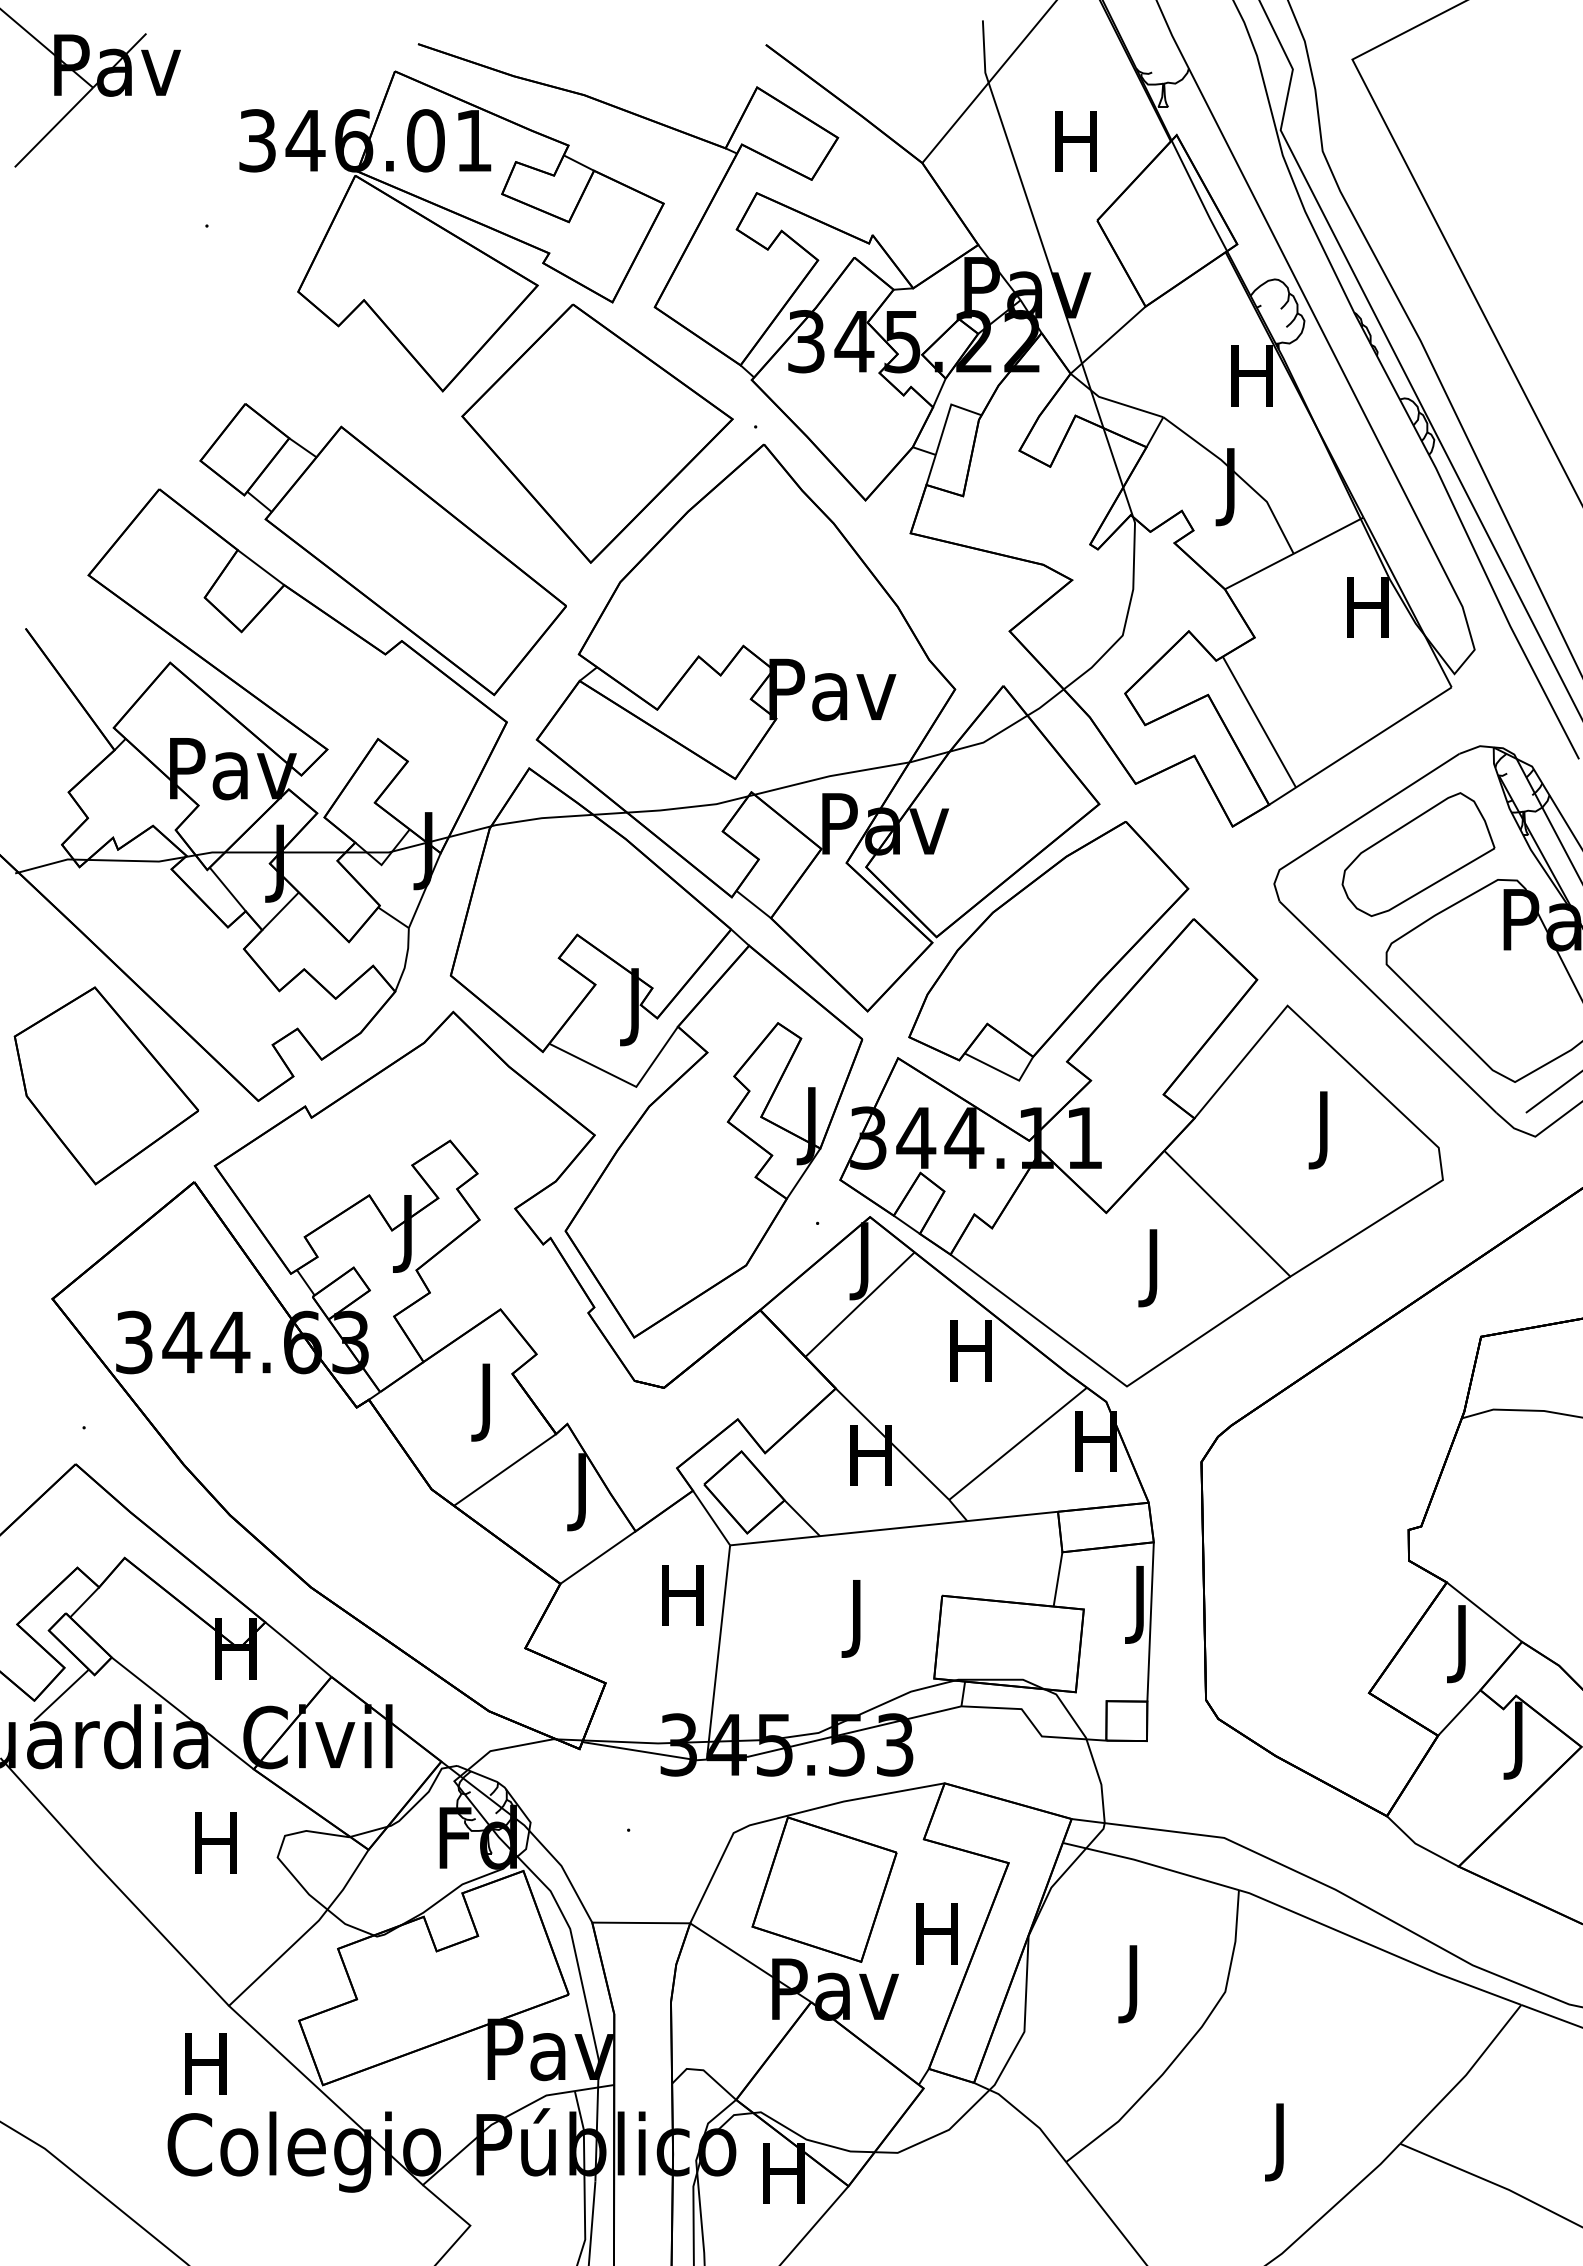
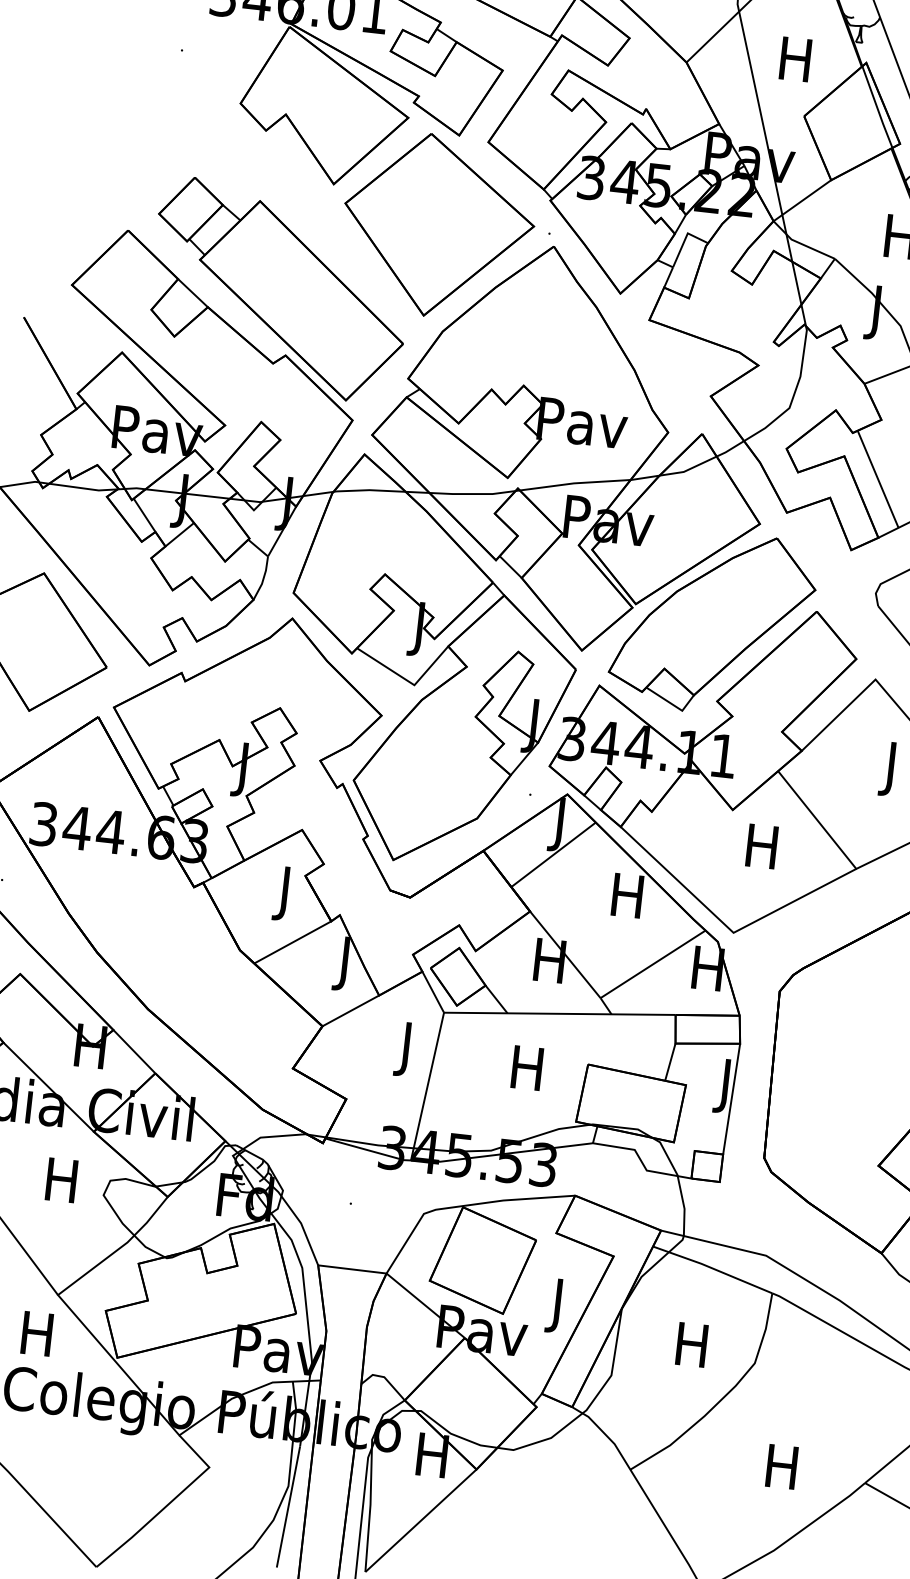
text: (1152, 1268) -> (760, 852), J -> H
text: (682, 1603) -> (406, 1049), H -> J
text: (856, 1618) -> (526, 1073), J -> H
text: (936, 1942) -> (557, 1306), H -> J
text: (1132, 1984) -> (690, 1350), J -> H
text: (1279, 2142) -> (780, 1472), J -> H

